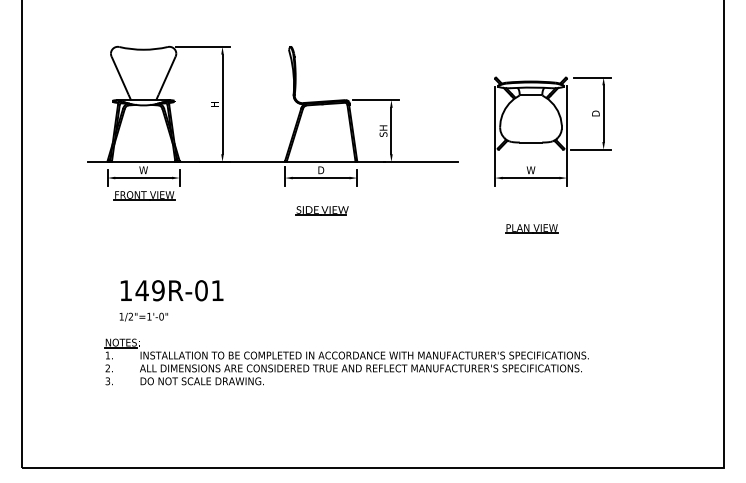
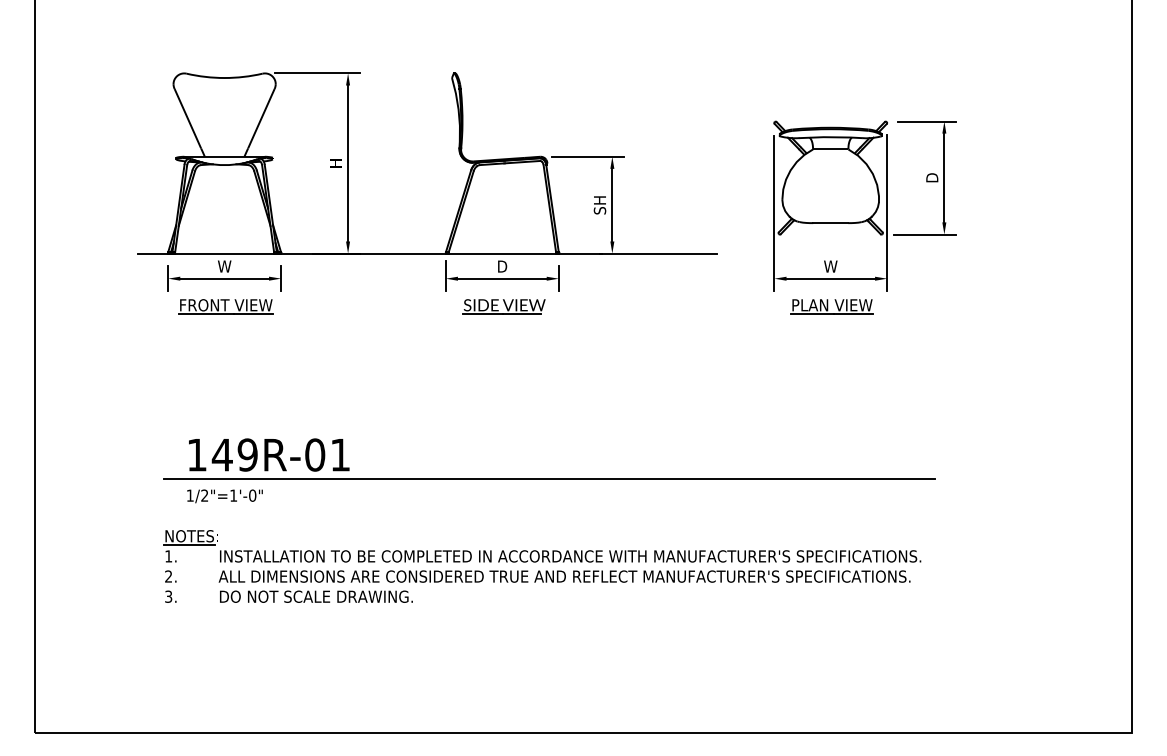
part: (321, 210) -> (502, 306), moved
part: (531, 228) -> (831, 306), moved
line: (350, 305) -> (548, 478), added

